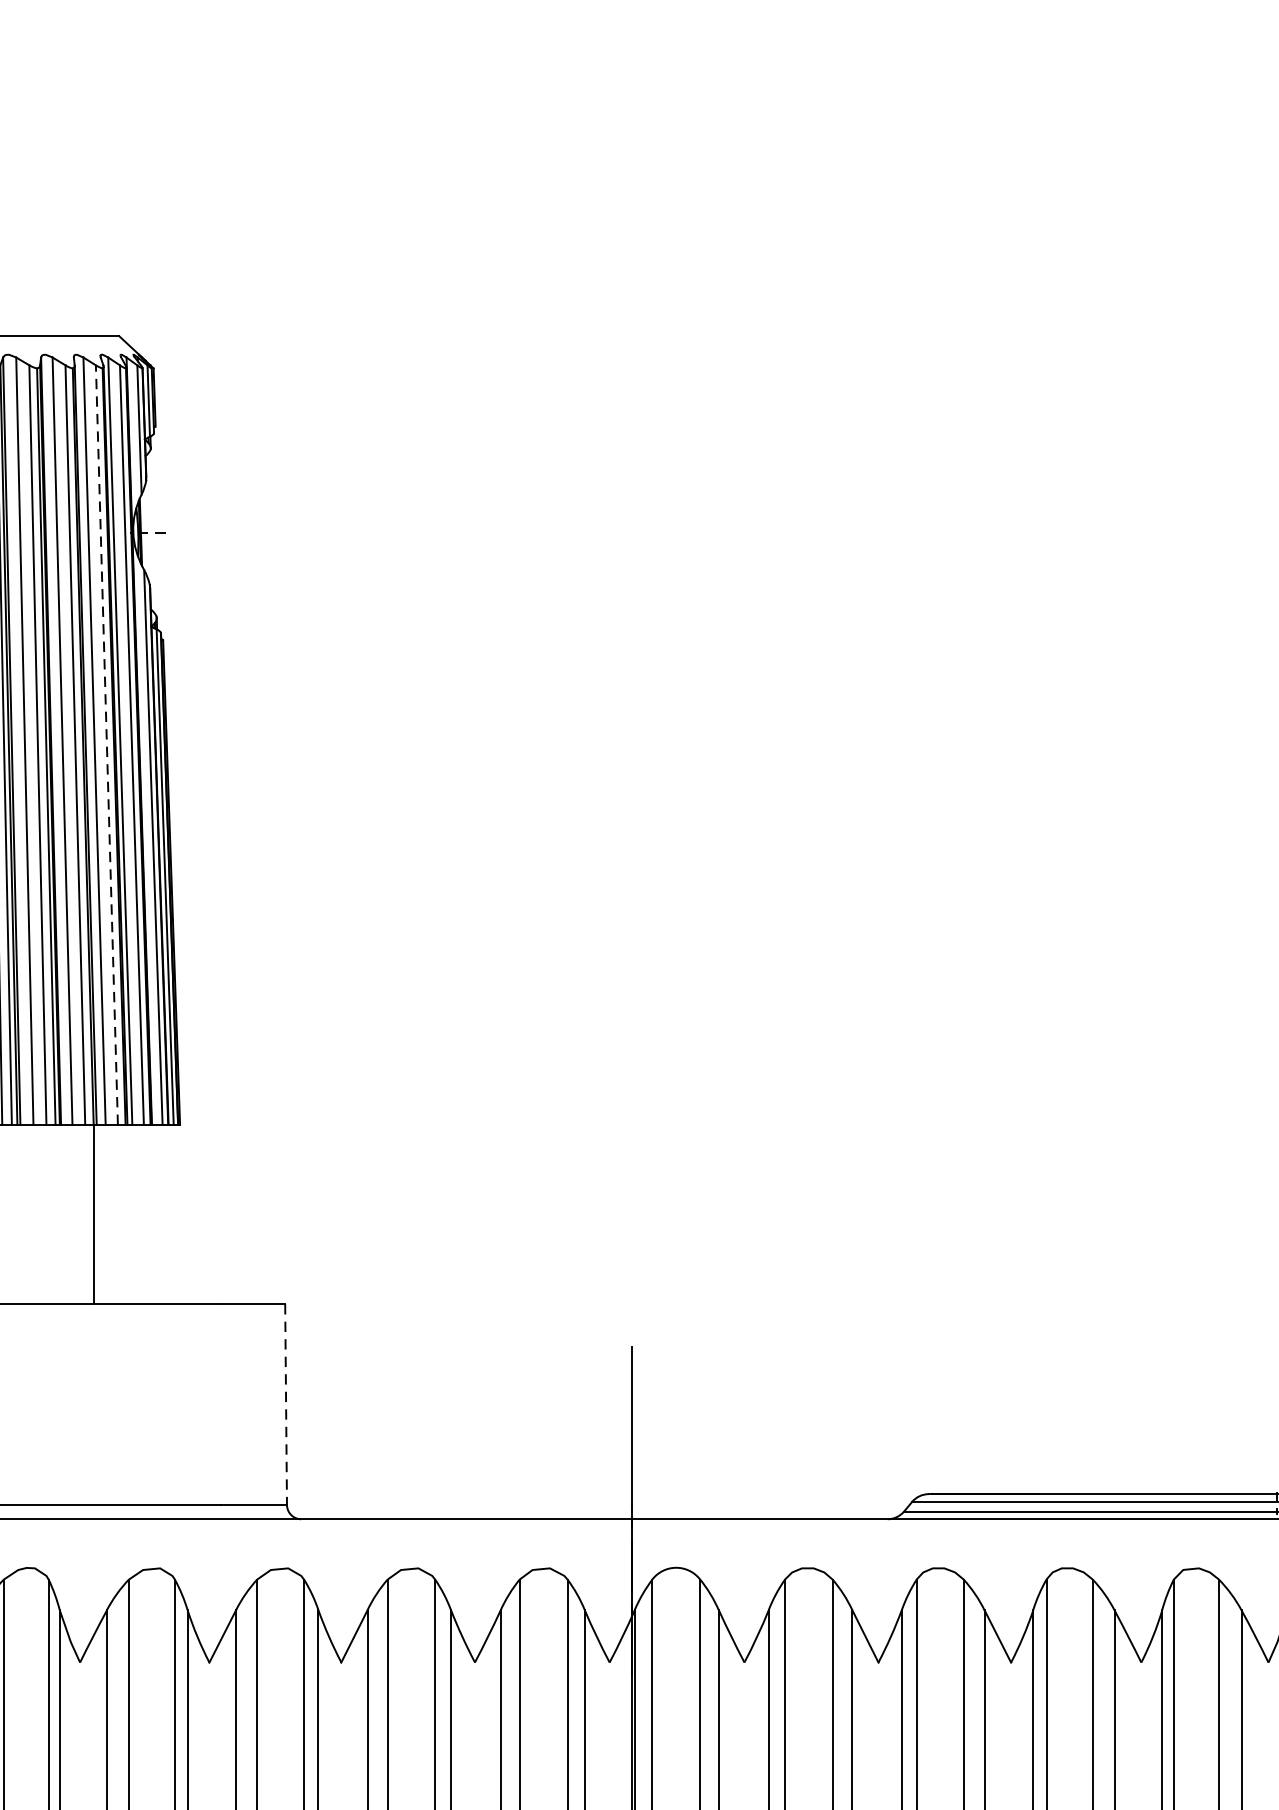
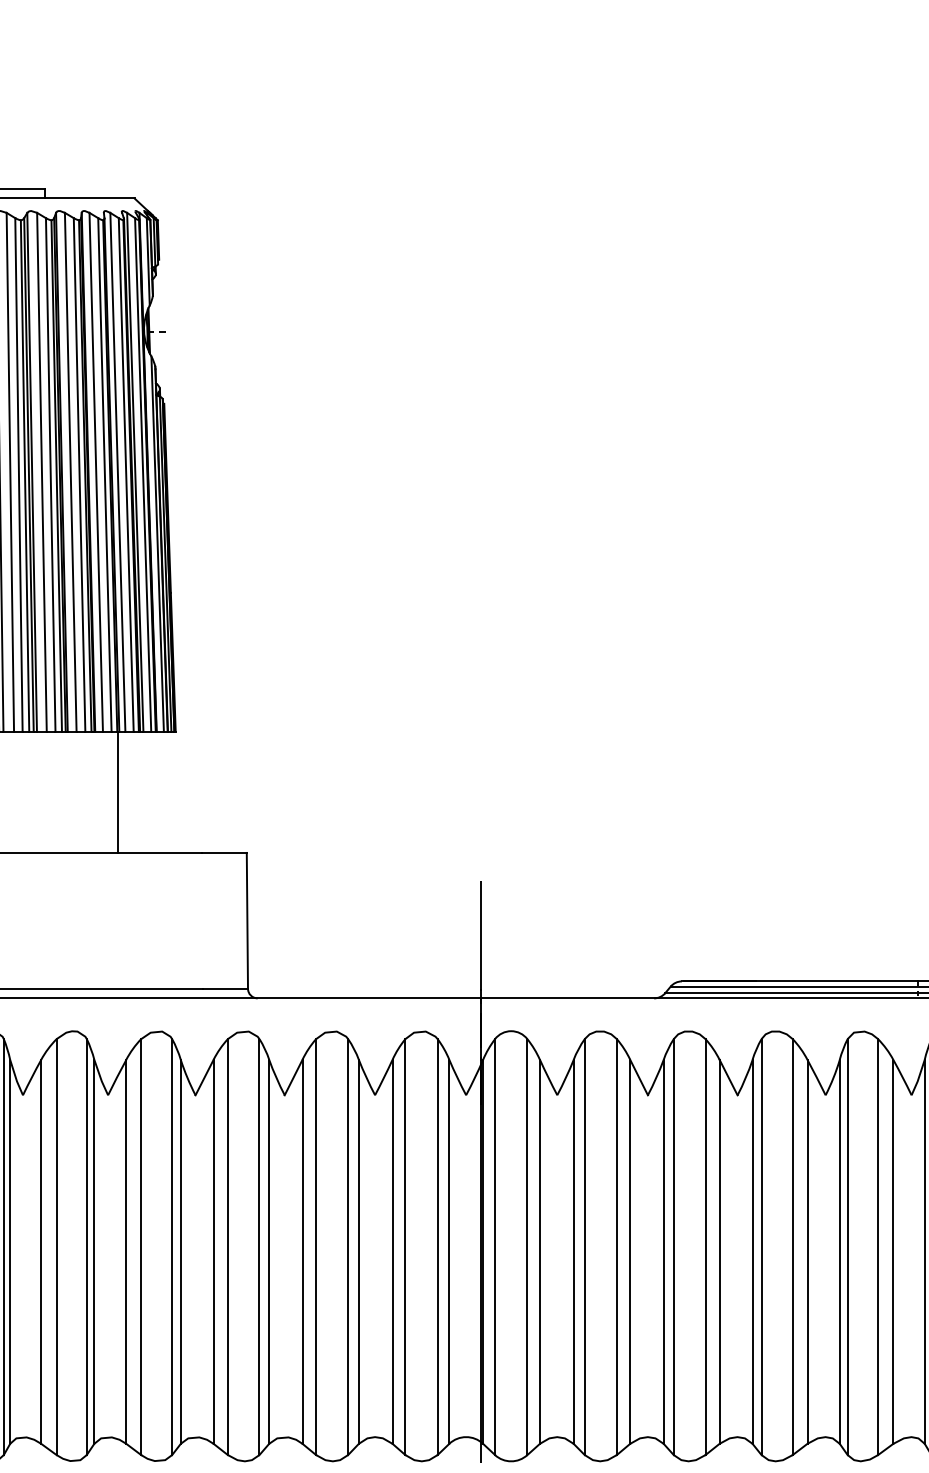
line: (107, 744) -> (126, 474), dashed -> solid
line: (286, 1404) -> (247, 920), dashed -> solid

